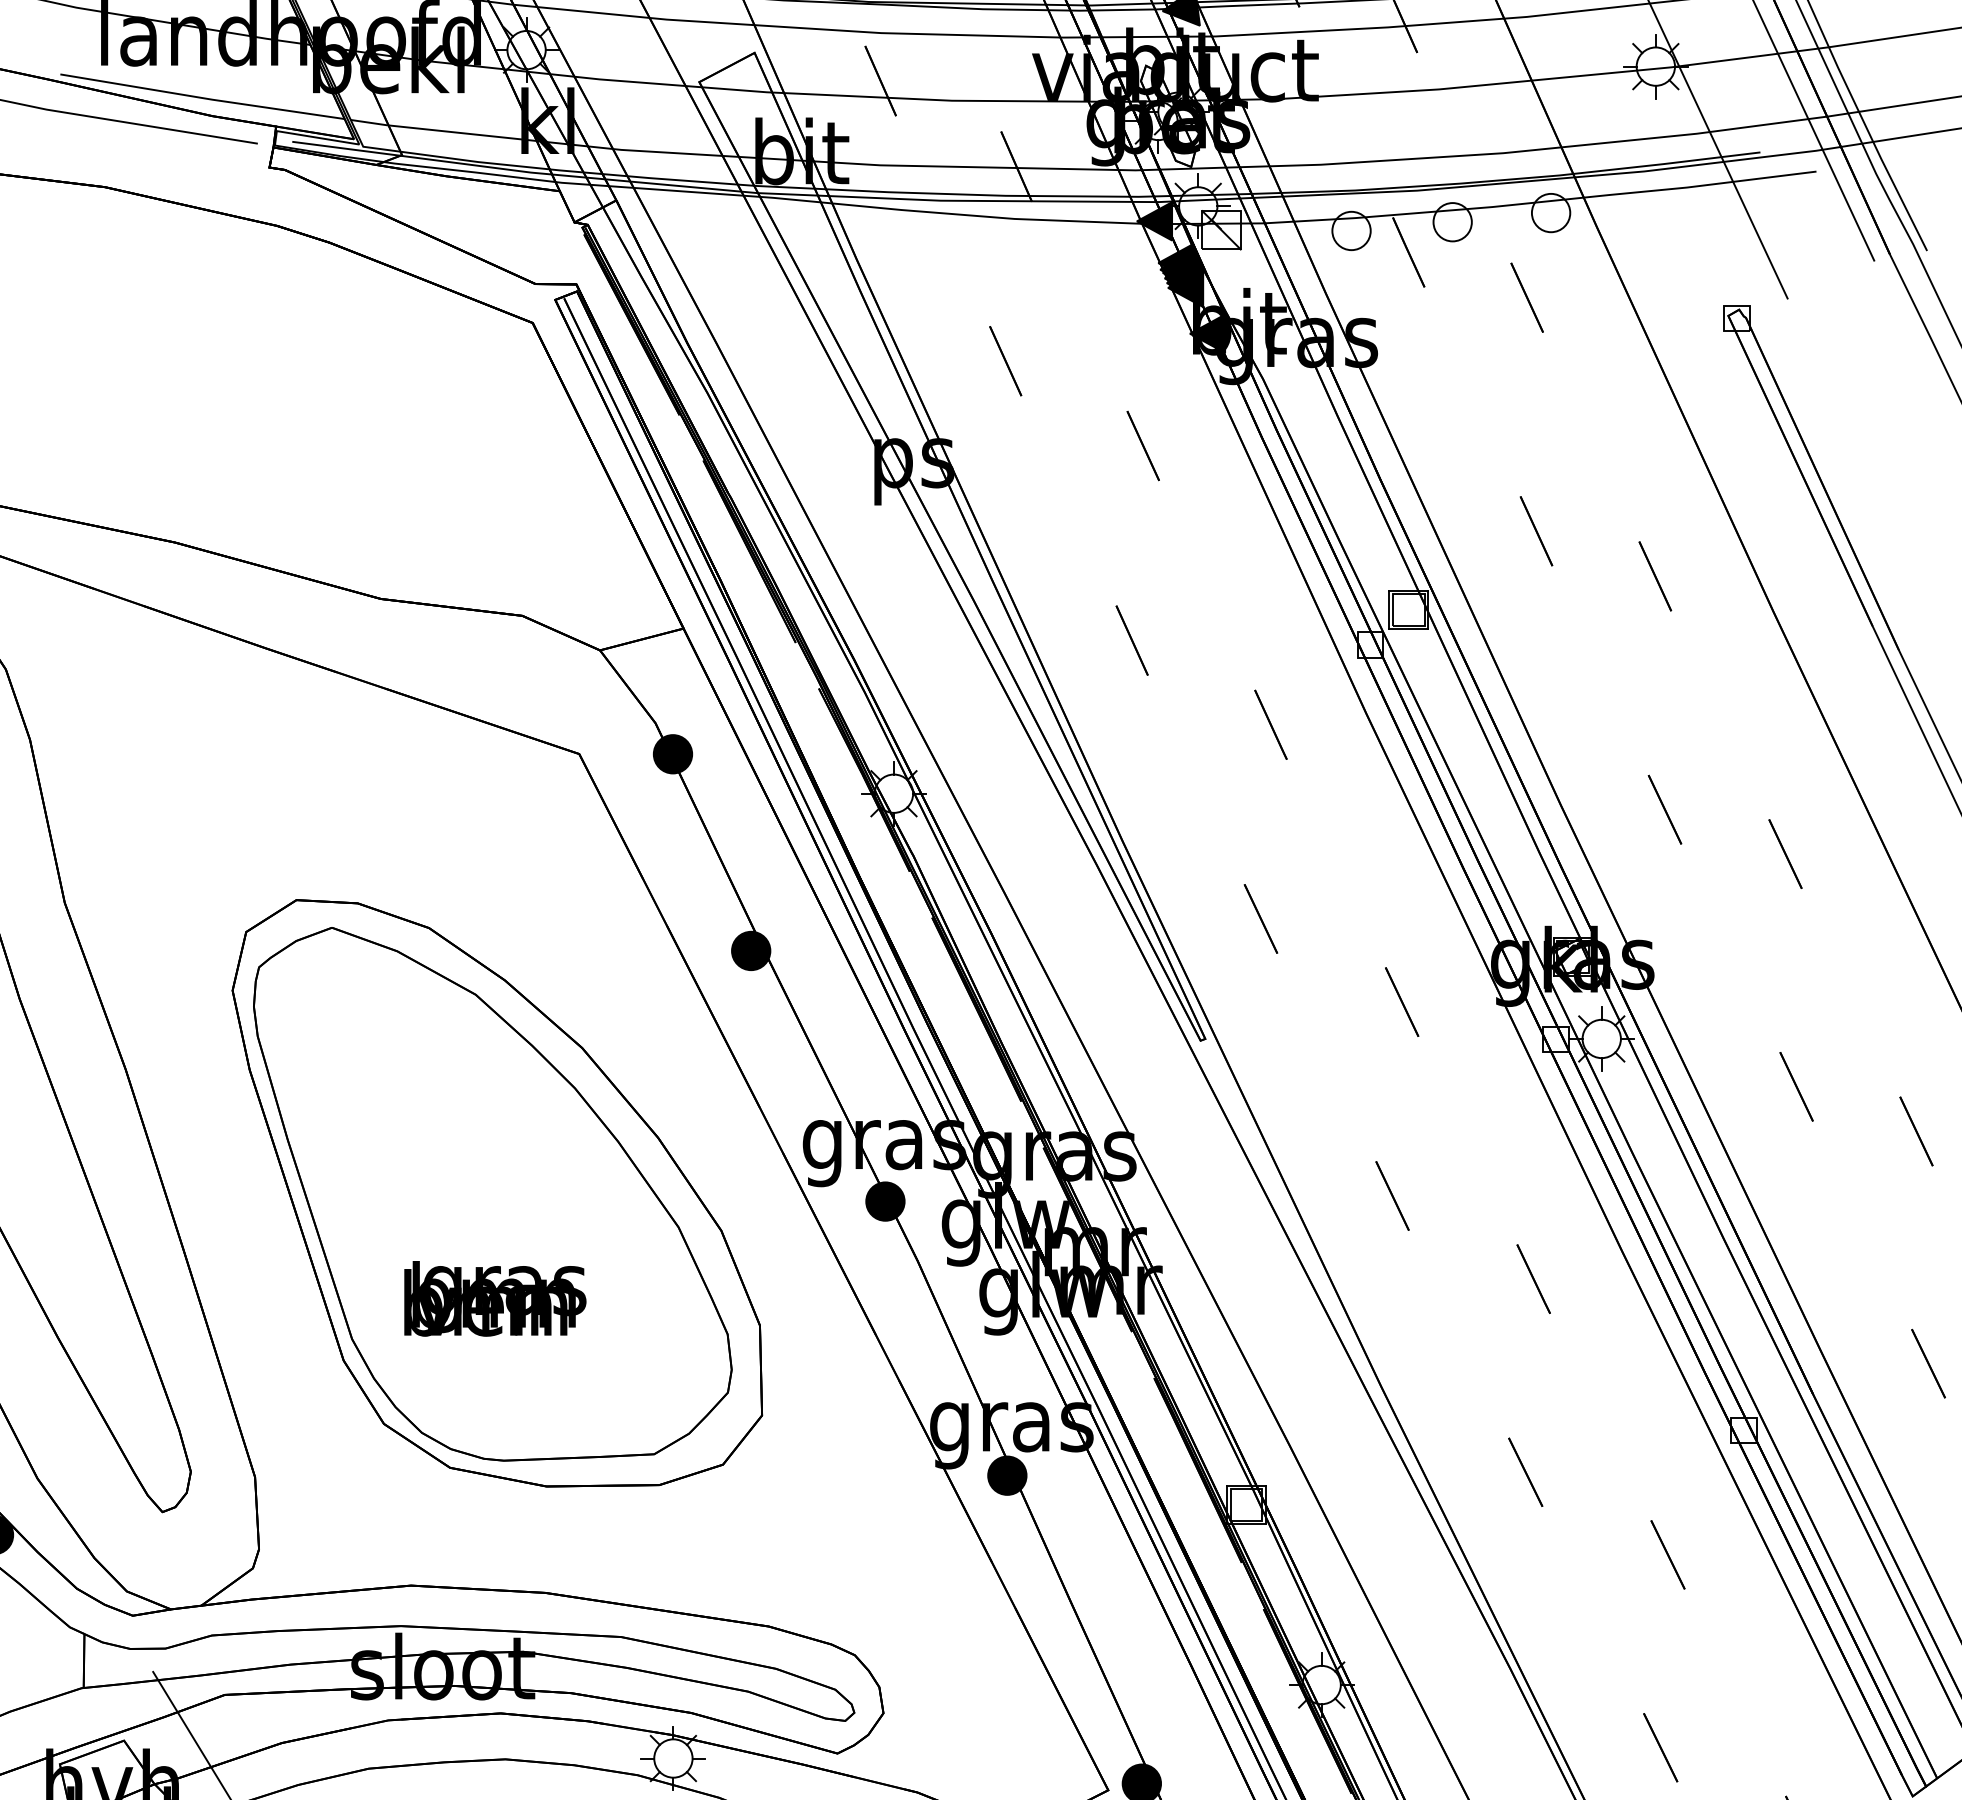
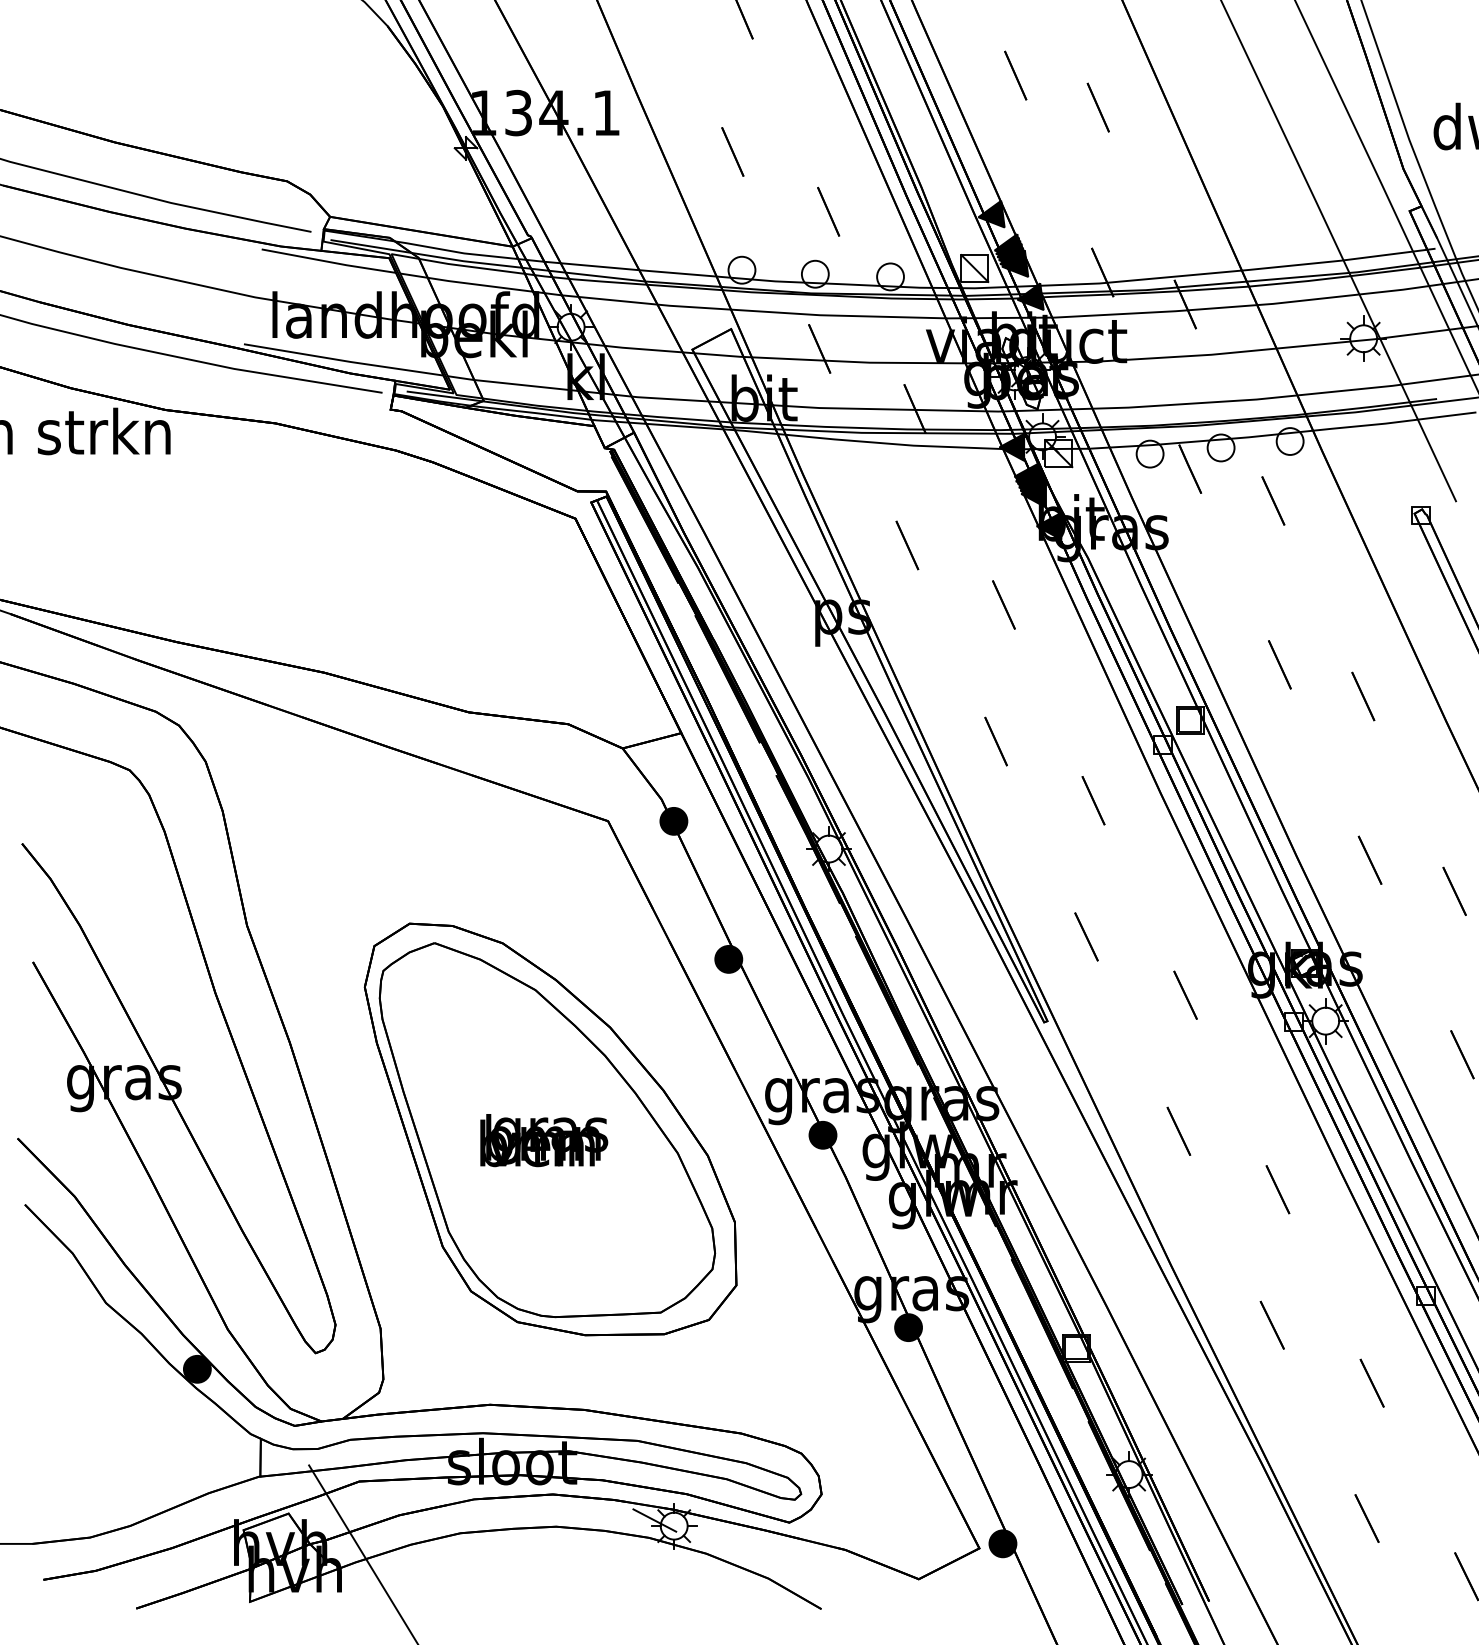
text: (495, 1298) -> (544, 1140), moved
line: (645, 1750) -> (654, 1520), added

